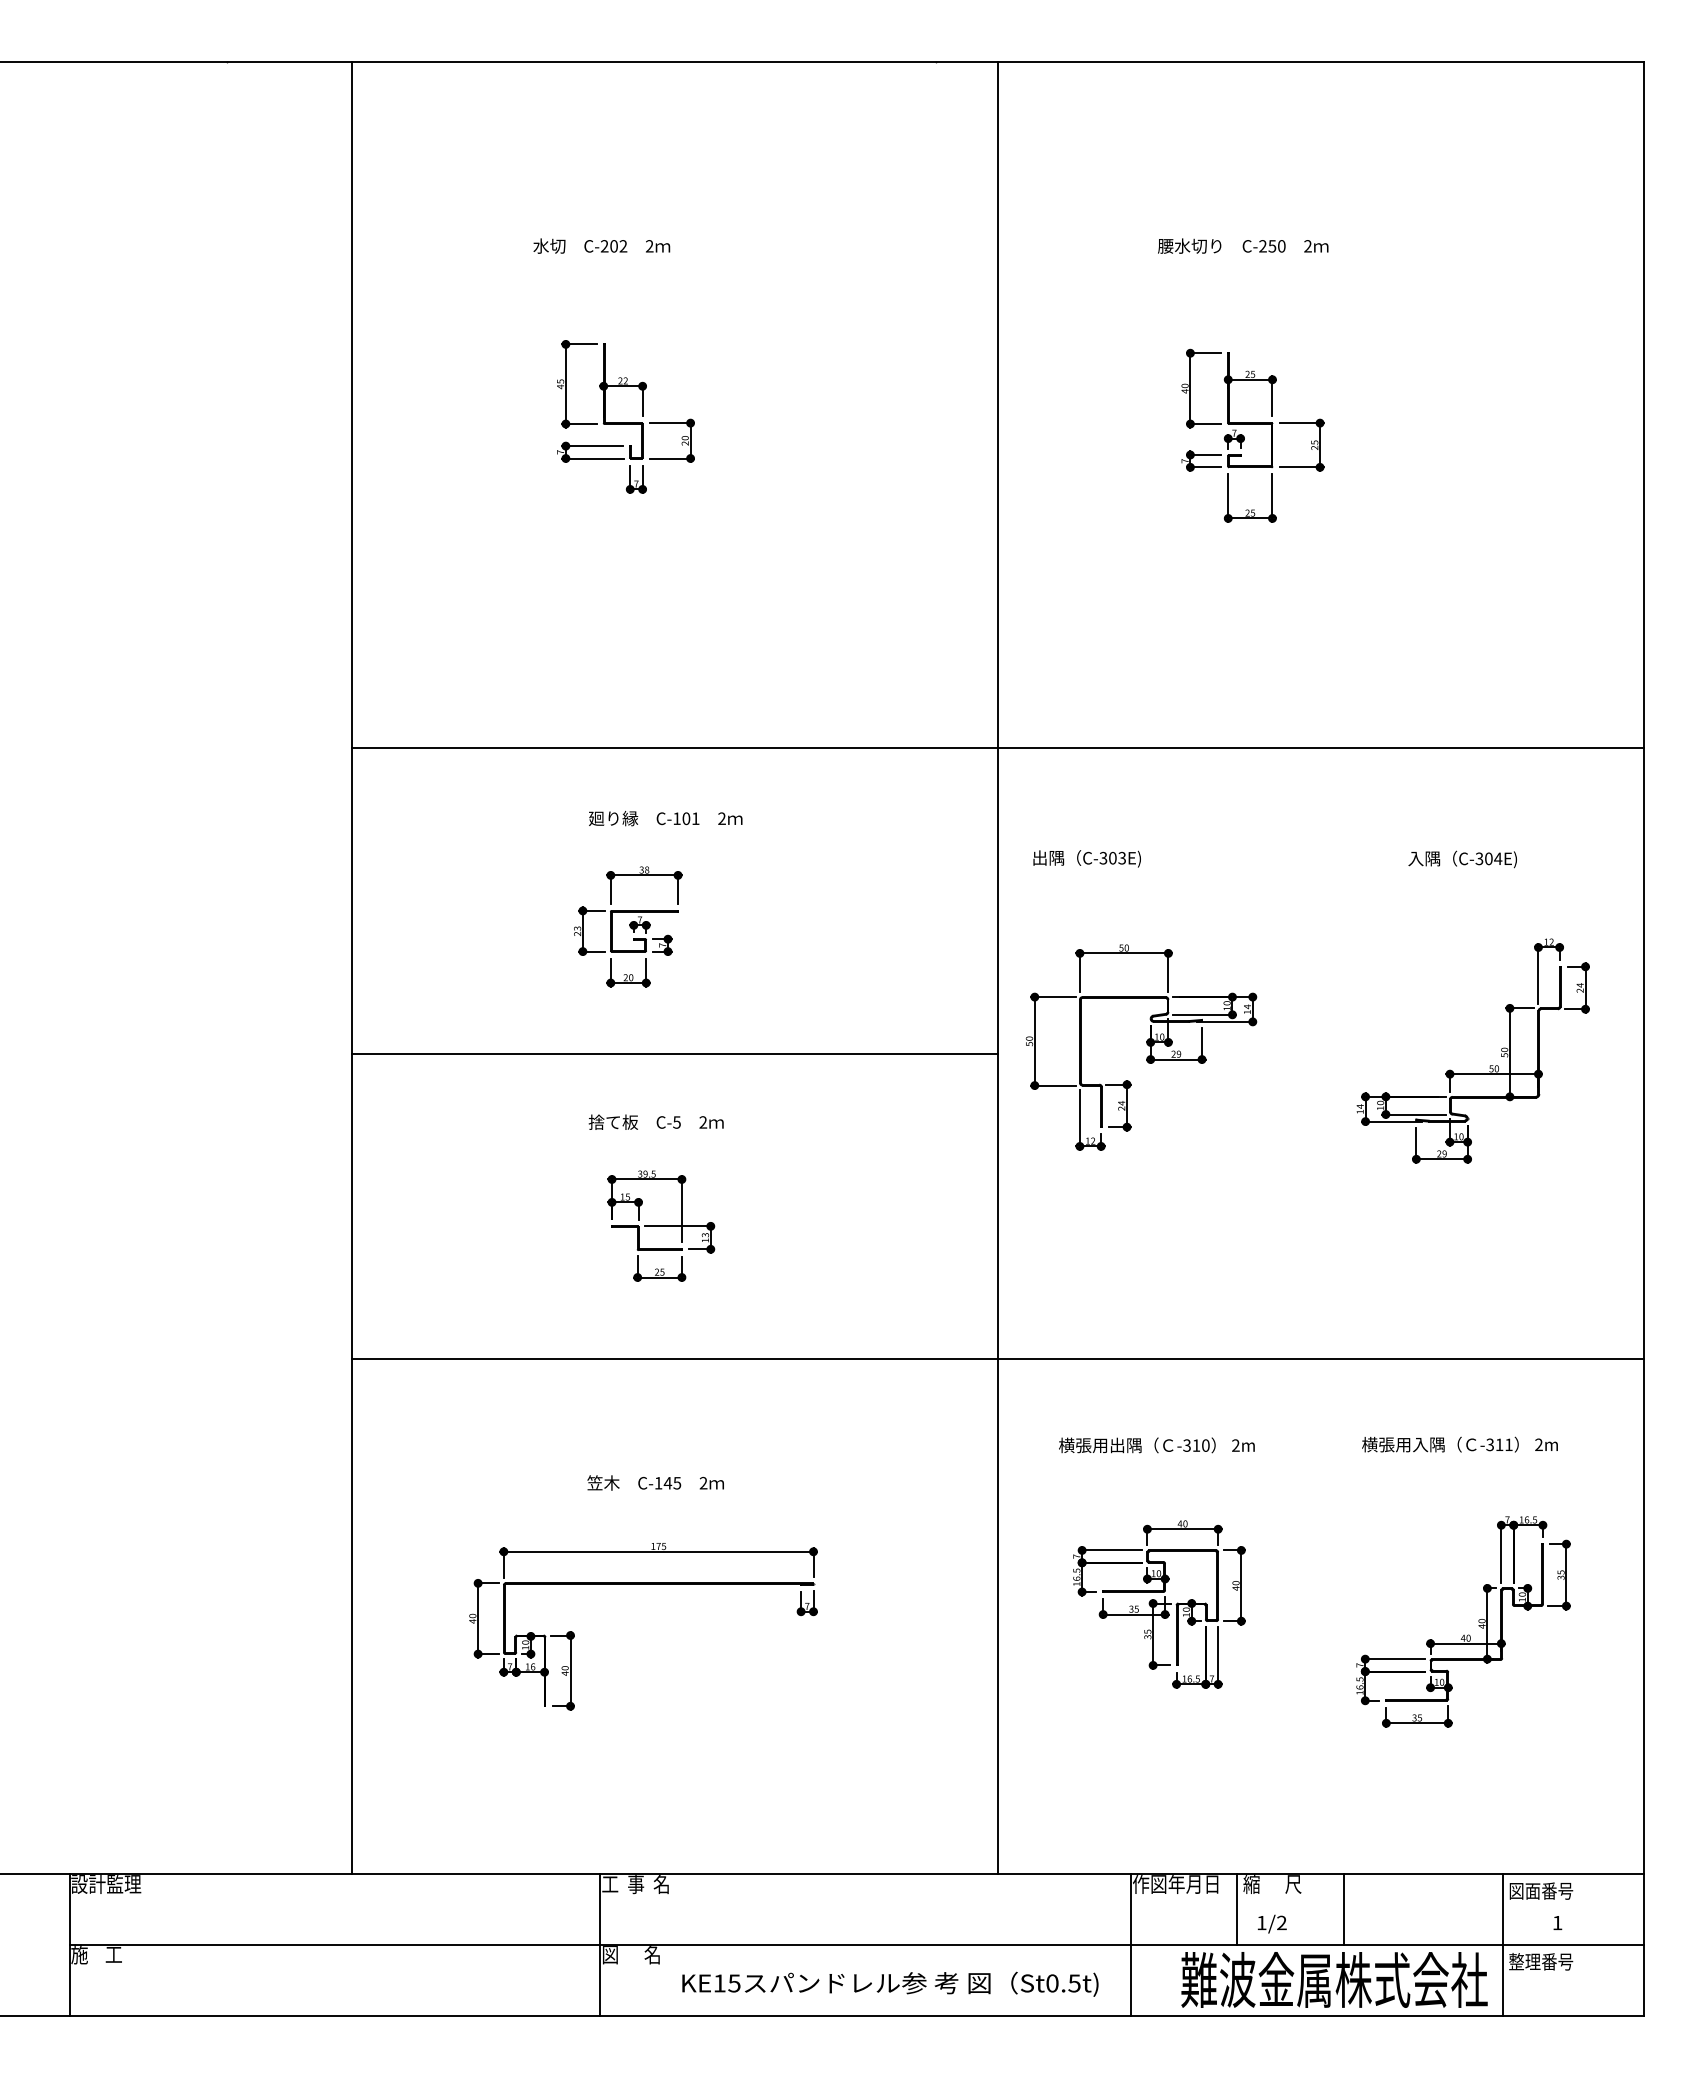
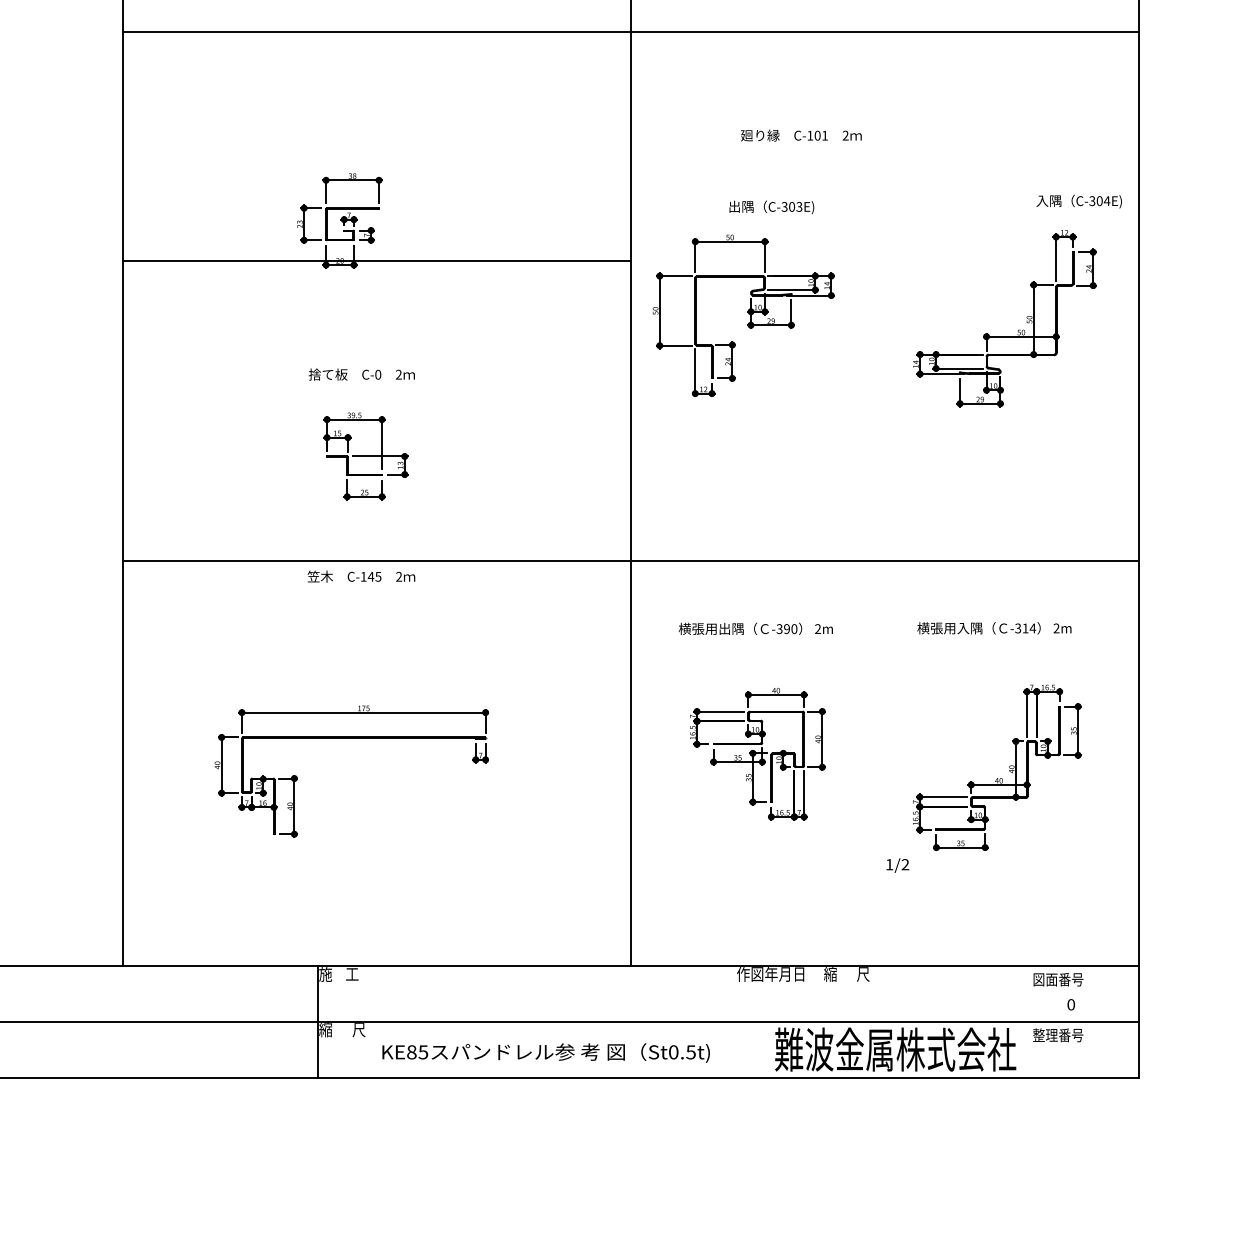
line: (998, 747) -> (631, 31), moved
text: (665, 818) -> (801, 135), moved
text: (1086, 858) -> (771, 207), moved
text: (1462, 859) -> (1079, 201), moved
line: (675, 1053) -> (377, 260), moved
text: (676, 1122) -> (377, 374), C-5 -> C-0
text: (1508, 1444) -> (1032, 628), -311 -> -314
text: (1196, 1445) -> (787, 628), -310 -> -390
text: (655, 1482) -> (361, 576), moved
text: (635, 1884) -> (345, 974), 工  事  名 -> 施    工
line: (1237, 1909) -> (819, 994), removed
line: (1343, 1909) -> (902, 994), removed
text: (1557, 1922) -> (1071, 1004), 1 -> 0
text: (1271, 1923) -> (897, 865), moved
line: (1131, 1944) -> (735, 1021), removed
line: (1502, 1944) -> (1027, 1021), removed
text: (630, 1955) -> (341, 1030), 図      名 -> 縮      尺
text: (719, 1983) -> (411, 1052), KE15 -> KE85

